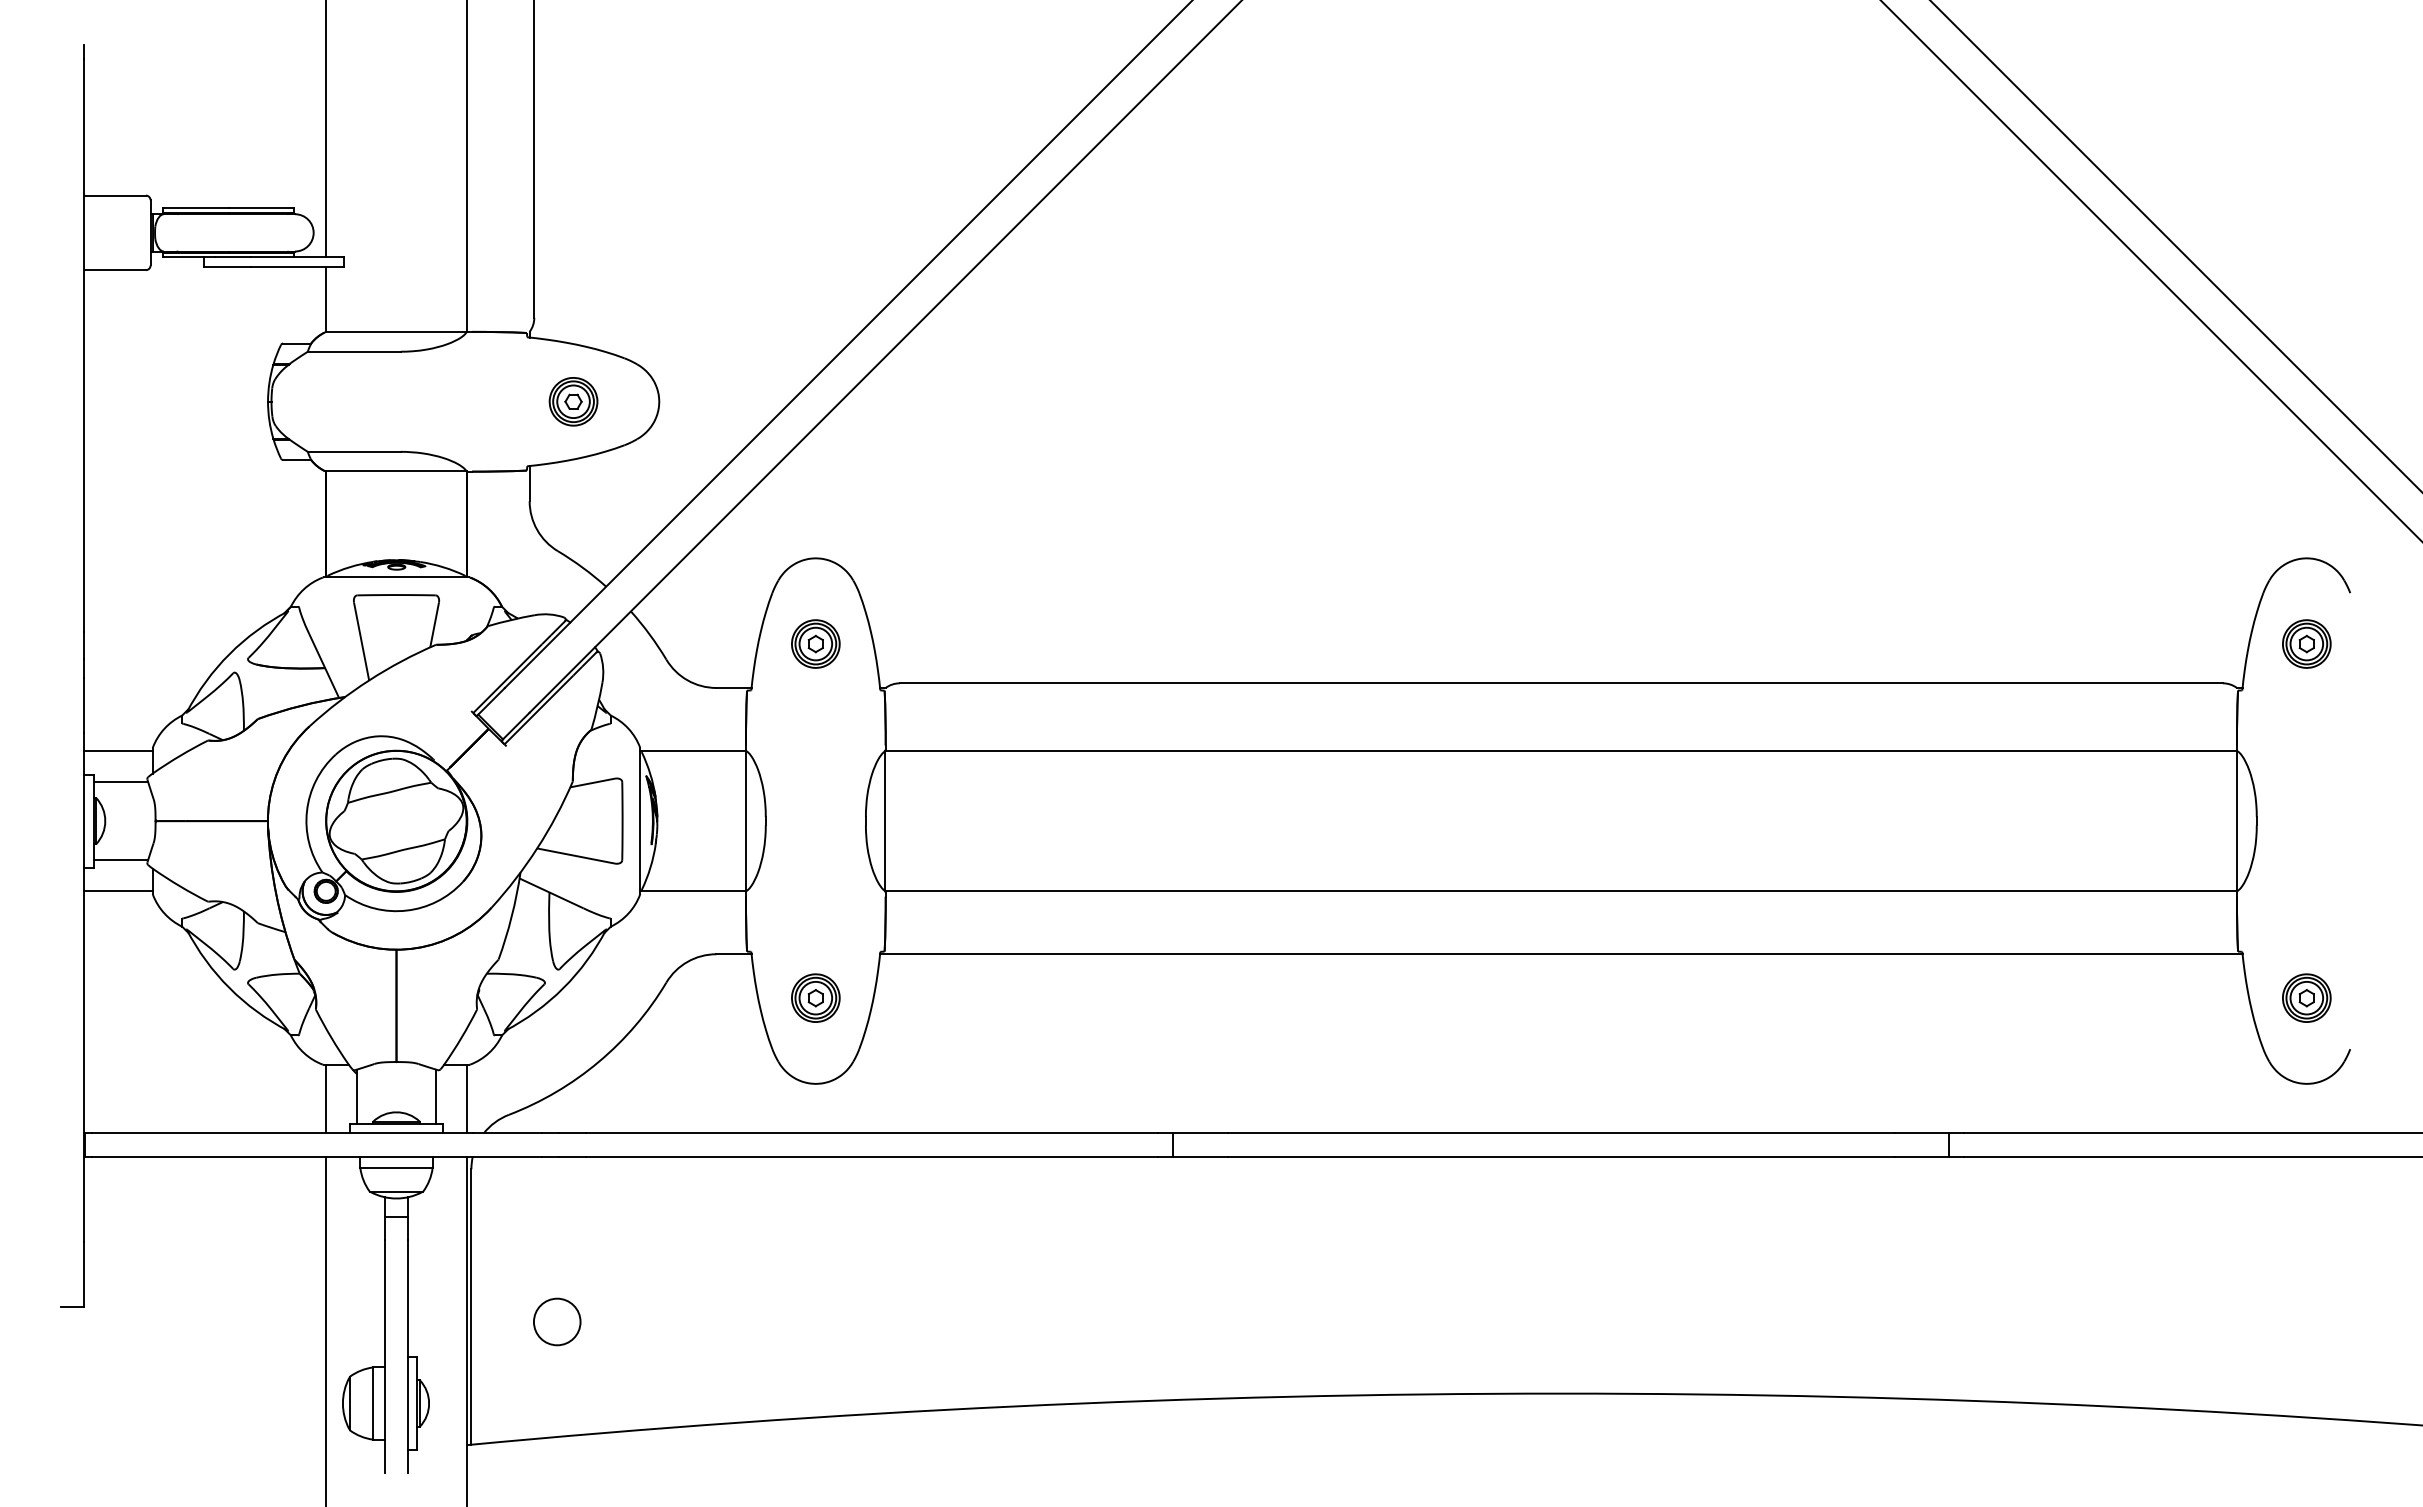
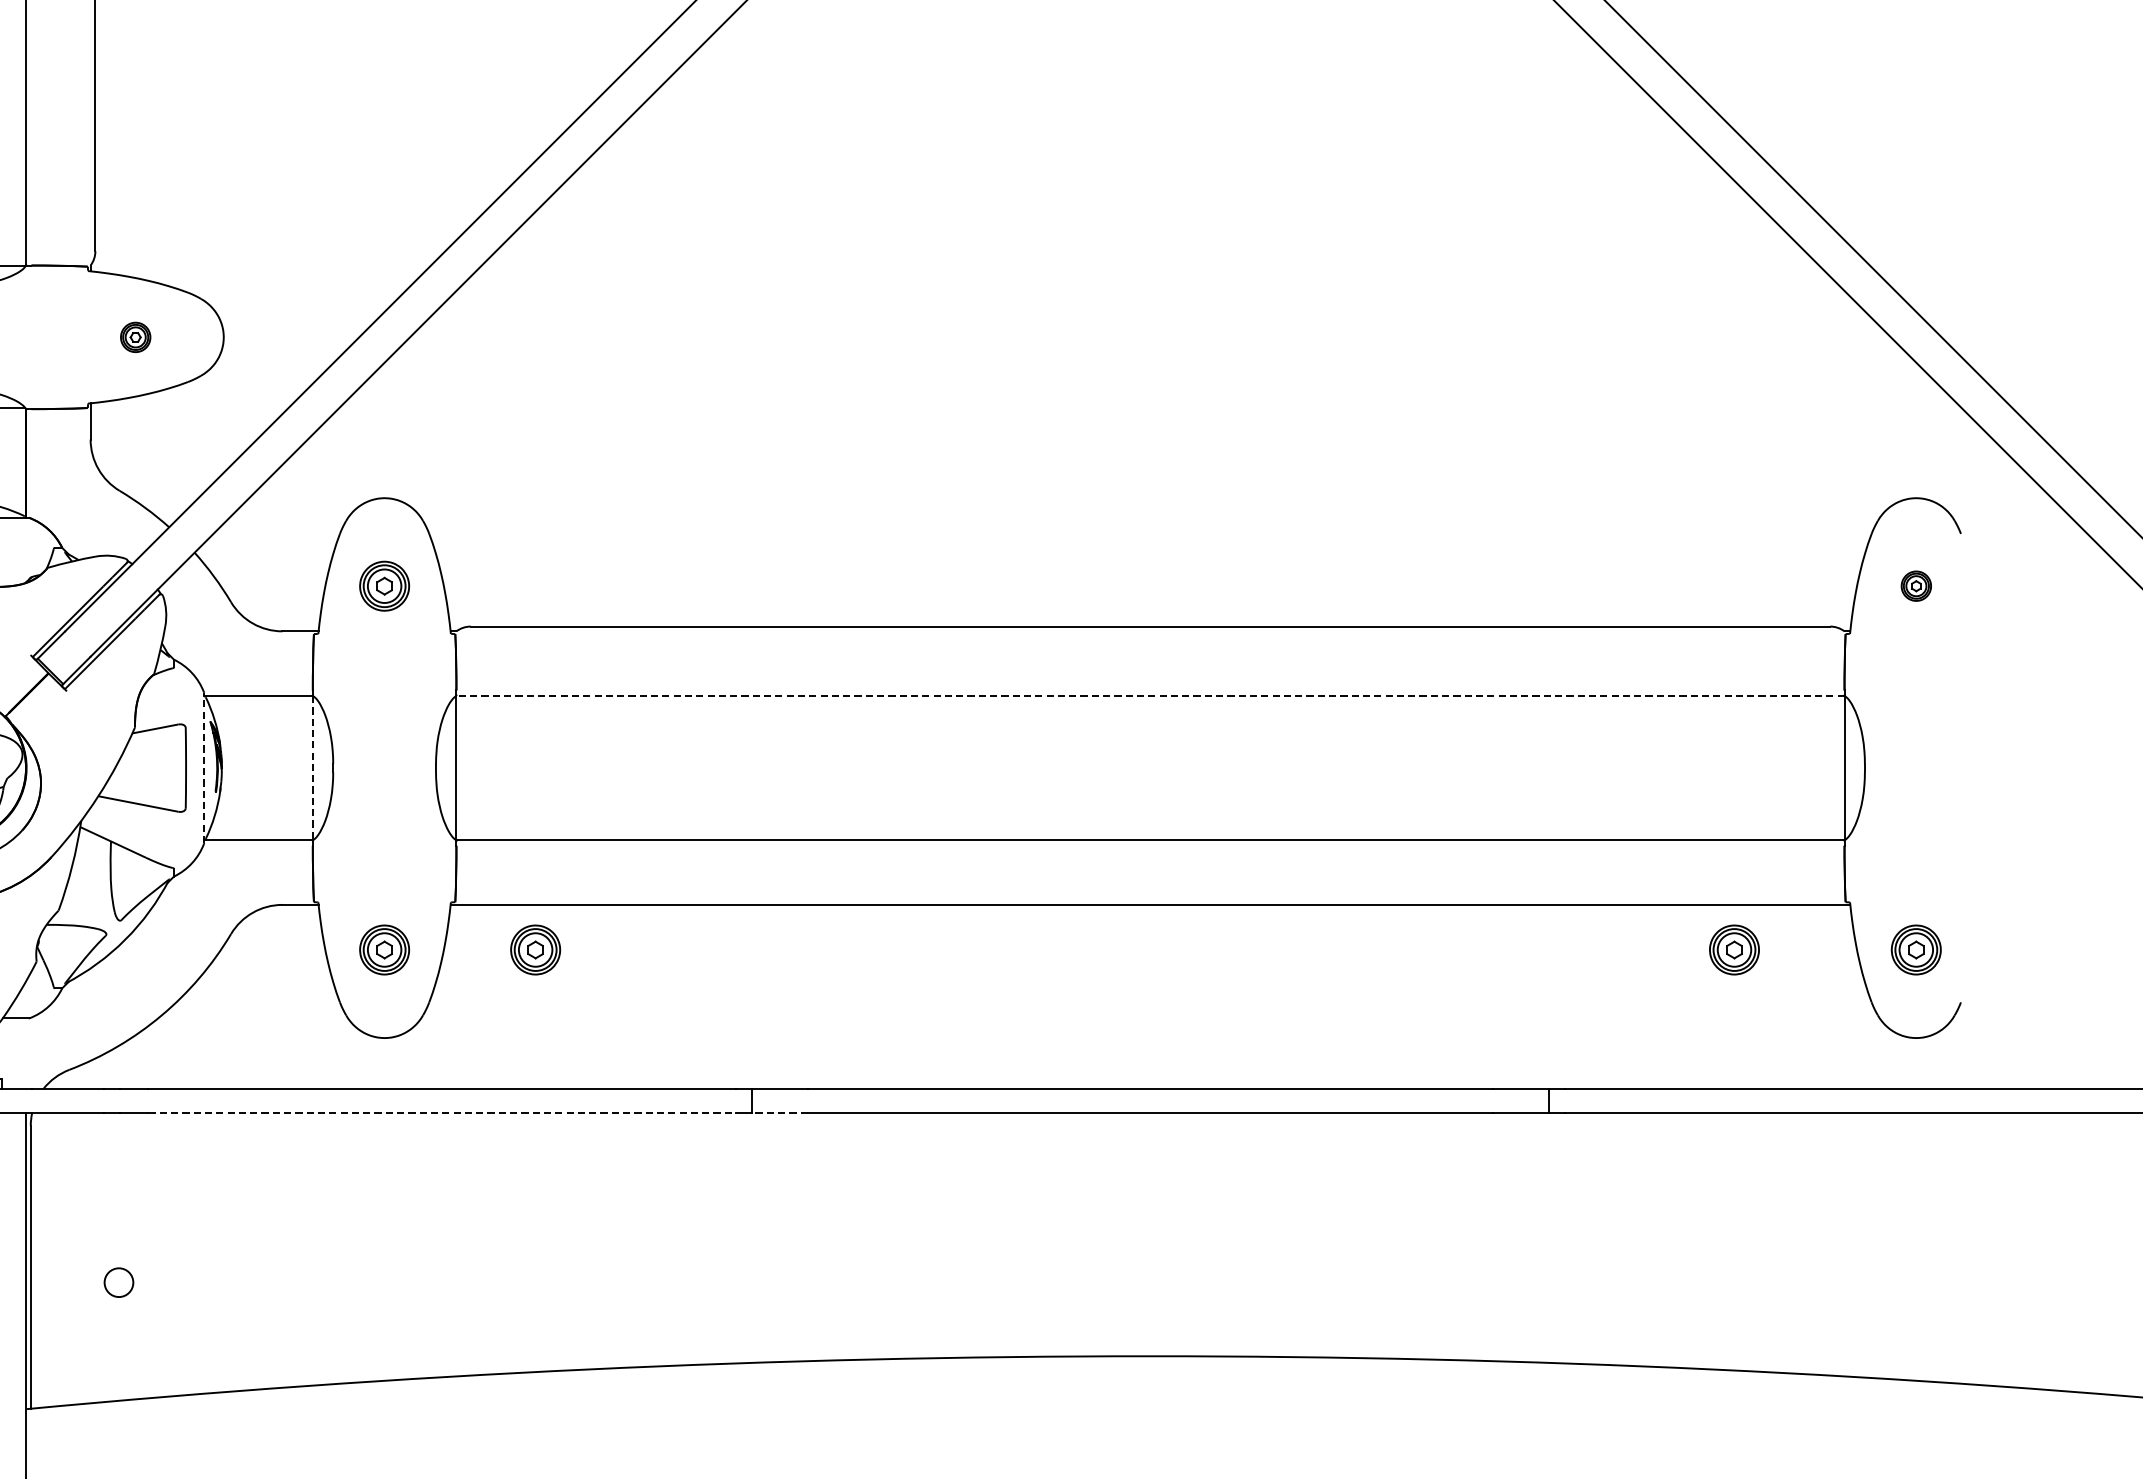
part: (573, 401) -> (135, 337), size x0.6
part: (2306, 643) -> (1915, 585), size x0.6
line: (1561, 750) -> (1150, 695), solid -> dashed
line: (640, 821) -> (204, 768), solid -> dashed
line: (746, 821) -> (313, 768), solid -> dashed
part: (962, 997) -> (535, 949), added
part: (2129, 997) -> (1734, 949), added
line: (466, 1098) -> (25, 1053), removed
line: (872, 1156) -> (442, 1112), solid -> dashed
line: (1200, 1156) -> (779, 1112), solid -> dashed
circle: (556, 1321) -> (118, 1282), size x0.6

